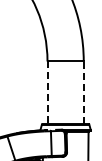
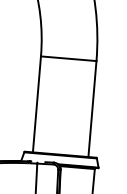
line: (83, 92) -> (92, 108), dashed -> solid
line: (47, 93) -> (36, 105), dashed -> solid

